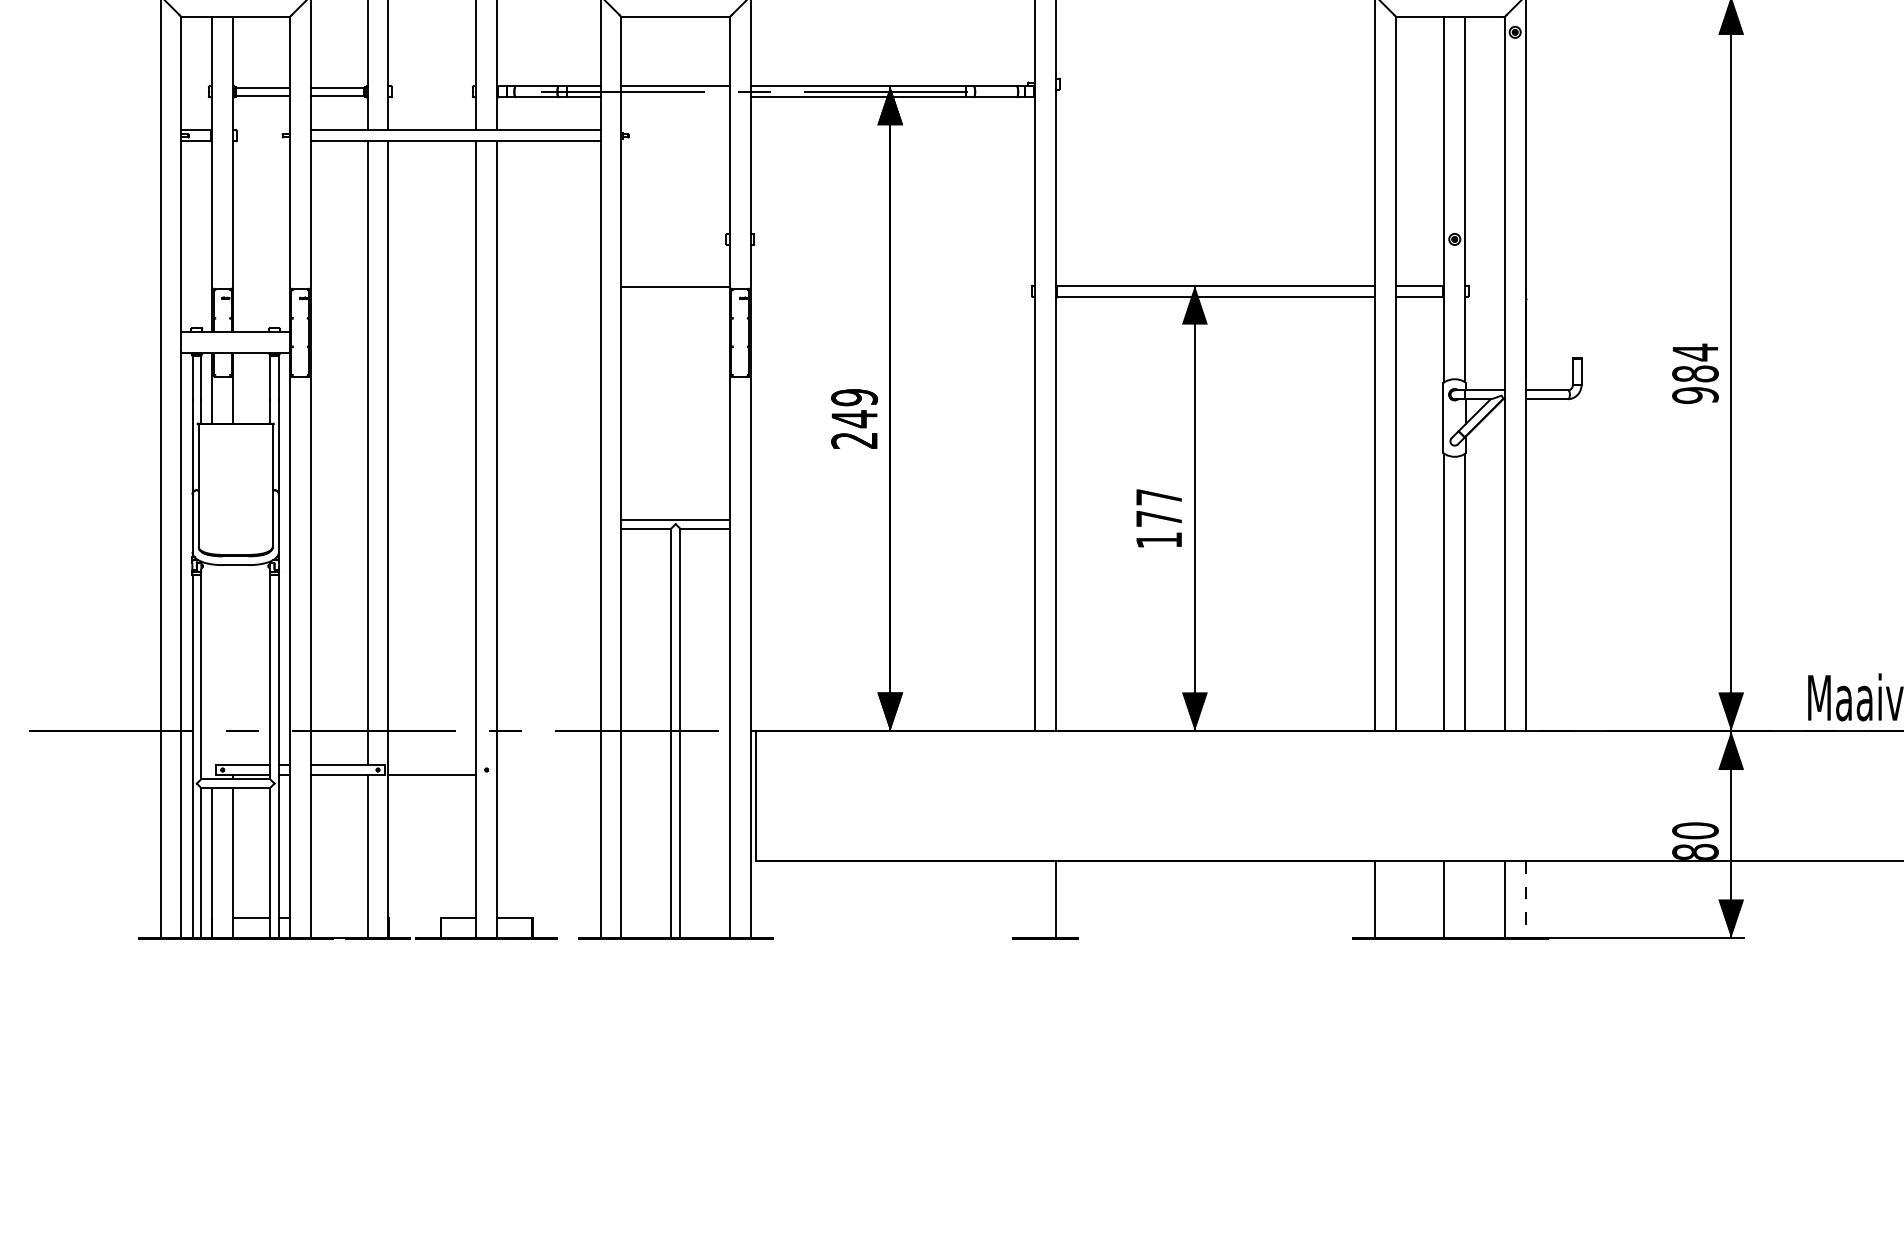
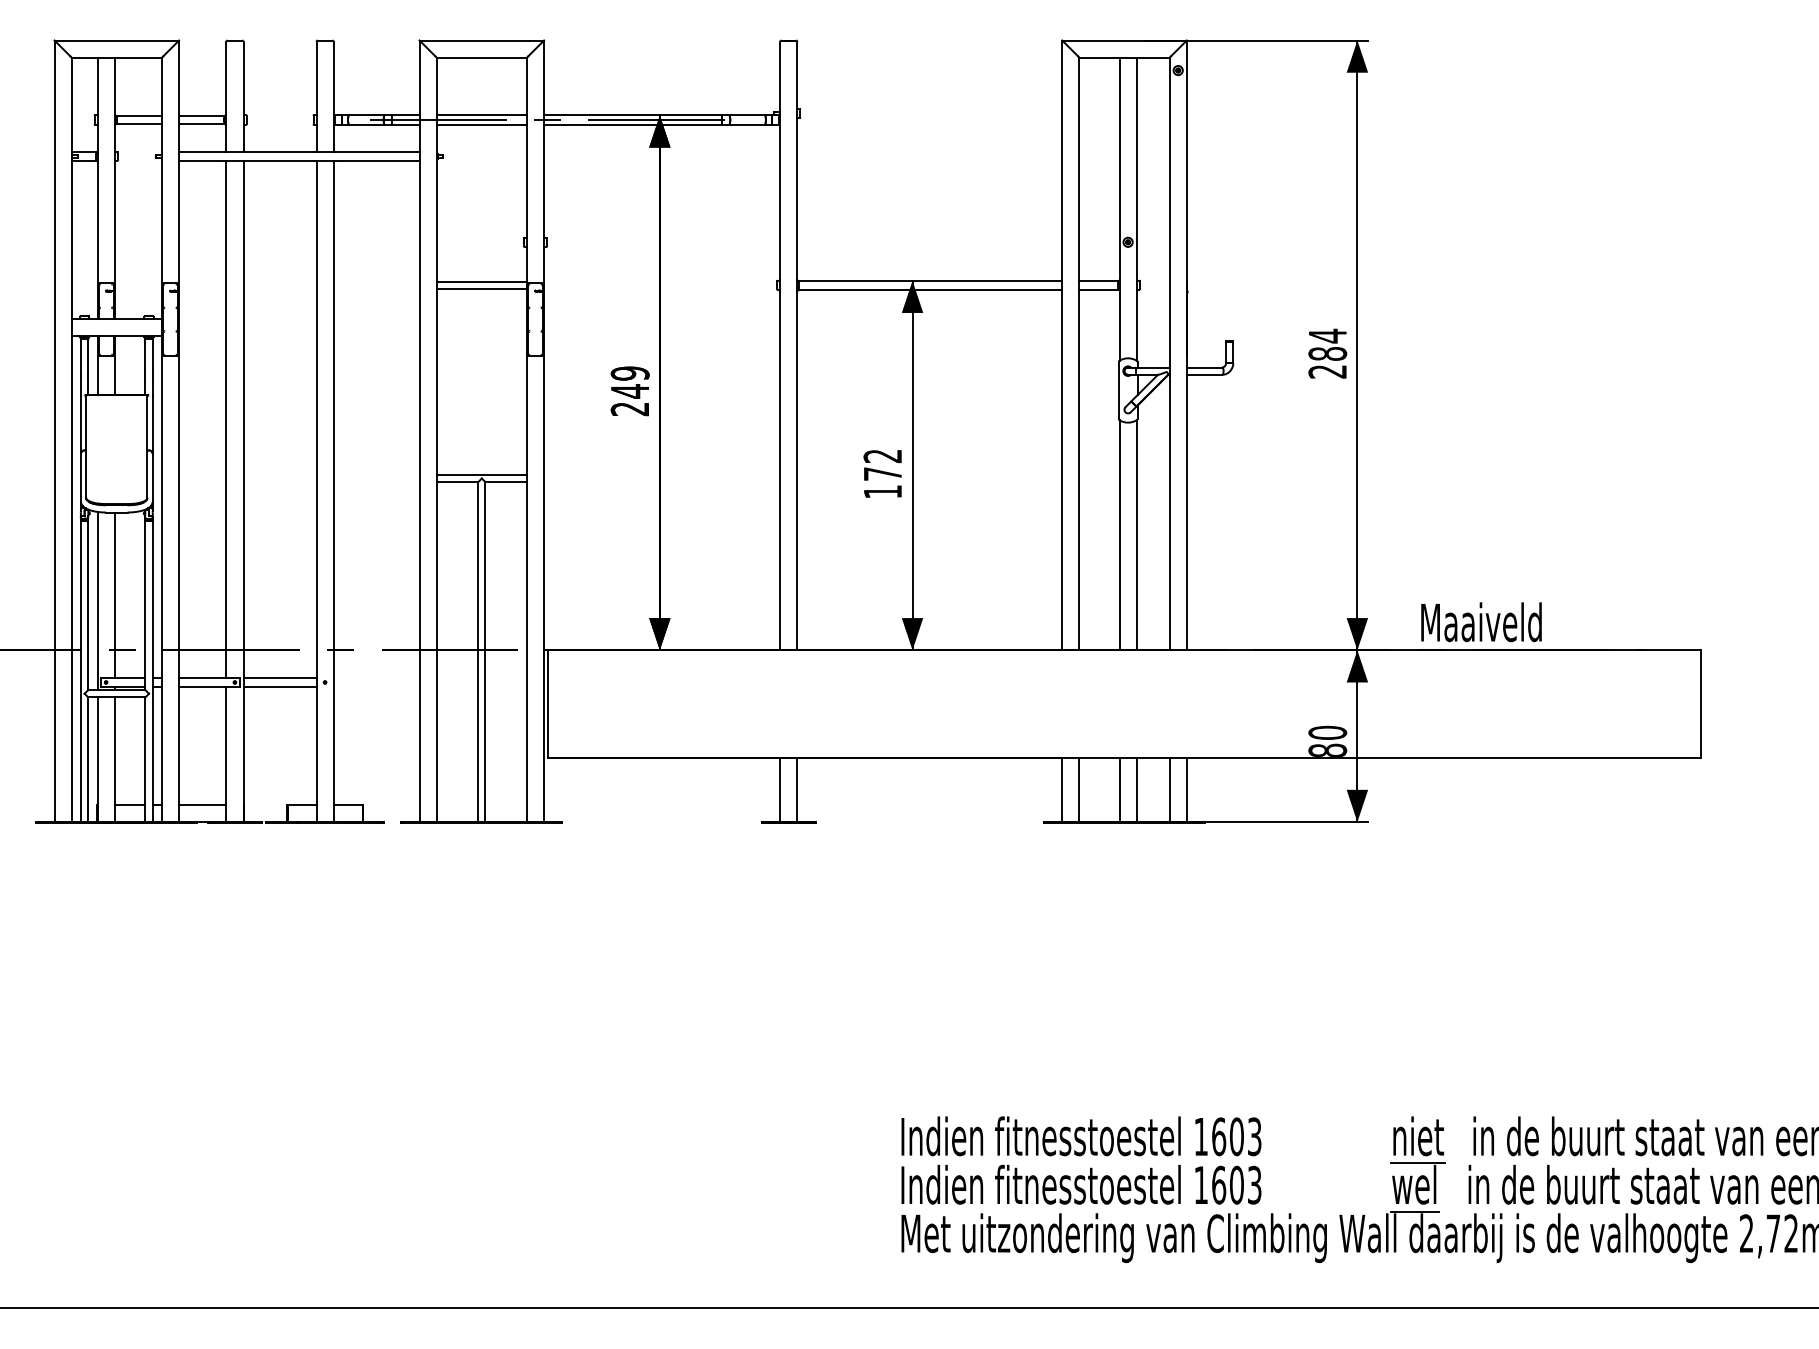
line: (675, 97) -> (481, 124), added
line: (675, 295) -> (481, 288), added
text: (1695, 395) -> (1327, 371), 984 -> 284
text: (1158, 497) -> (882, 456), 177 -> 172
line: (232, 665) -> (114, 595), added
line: (212, 671) -> (97, 600), added
line: (431, 765) -> (279, 678), added
line: (1035, 899) -> (780, 789), added
line: (1396, 899) -> (1079, 789), added
line: (1464, 899) -> (1136, 789), added
line: (1525, 900) -> (1186, 790), dashed -> solid
line: (338, 917) -> (202, 804), added

